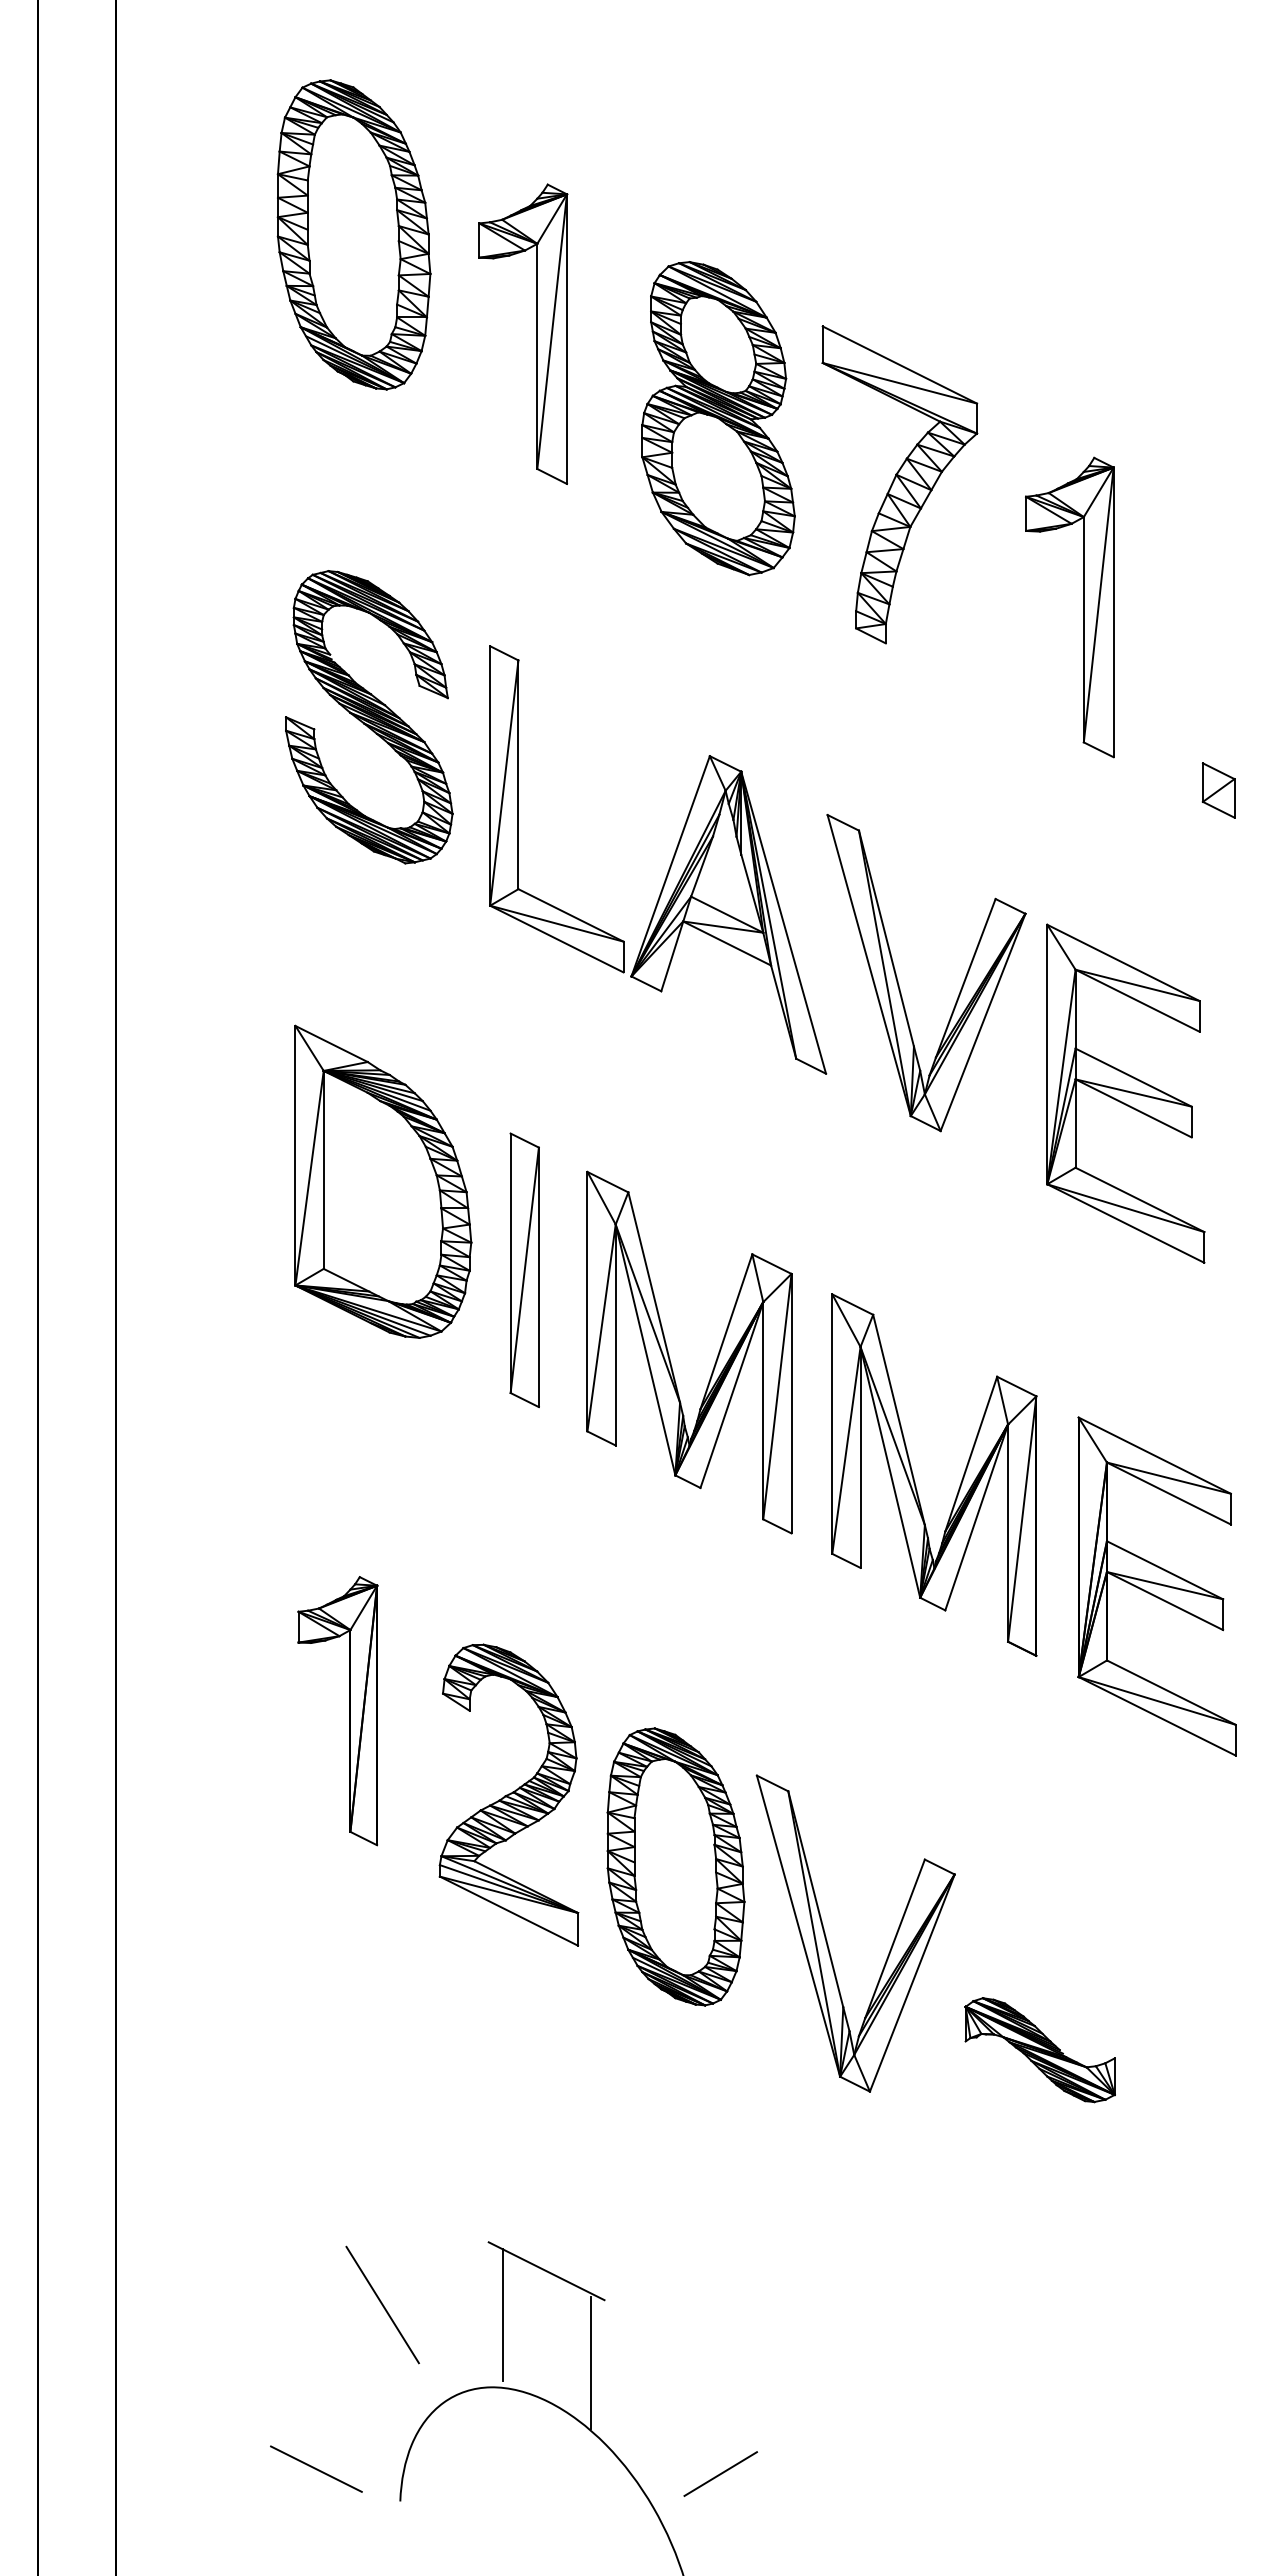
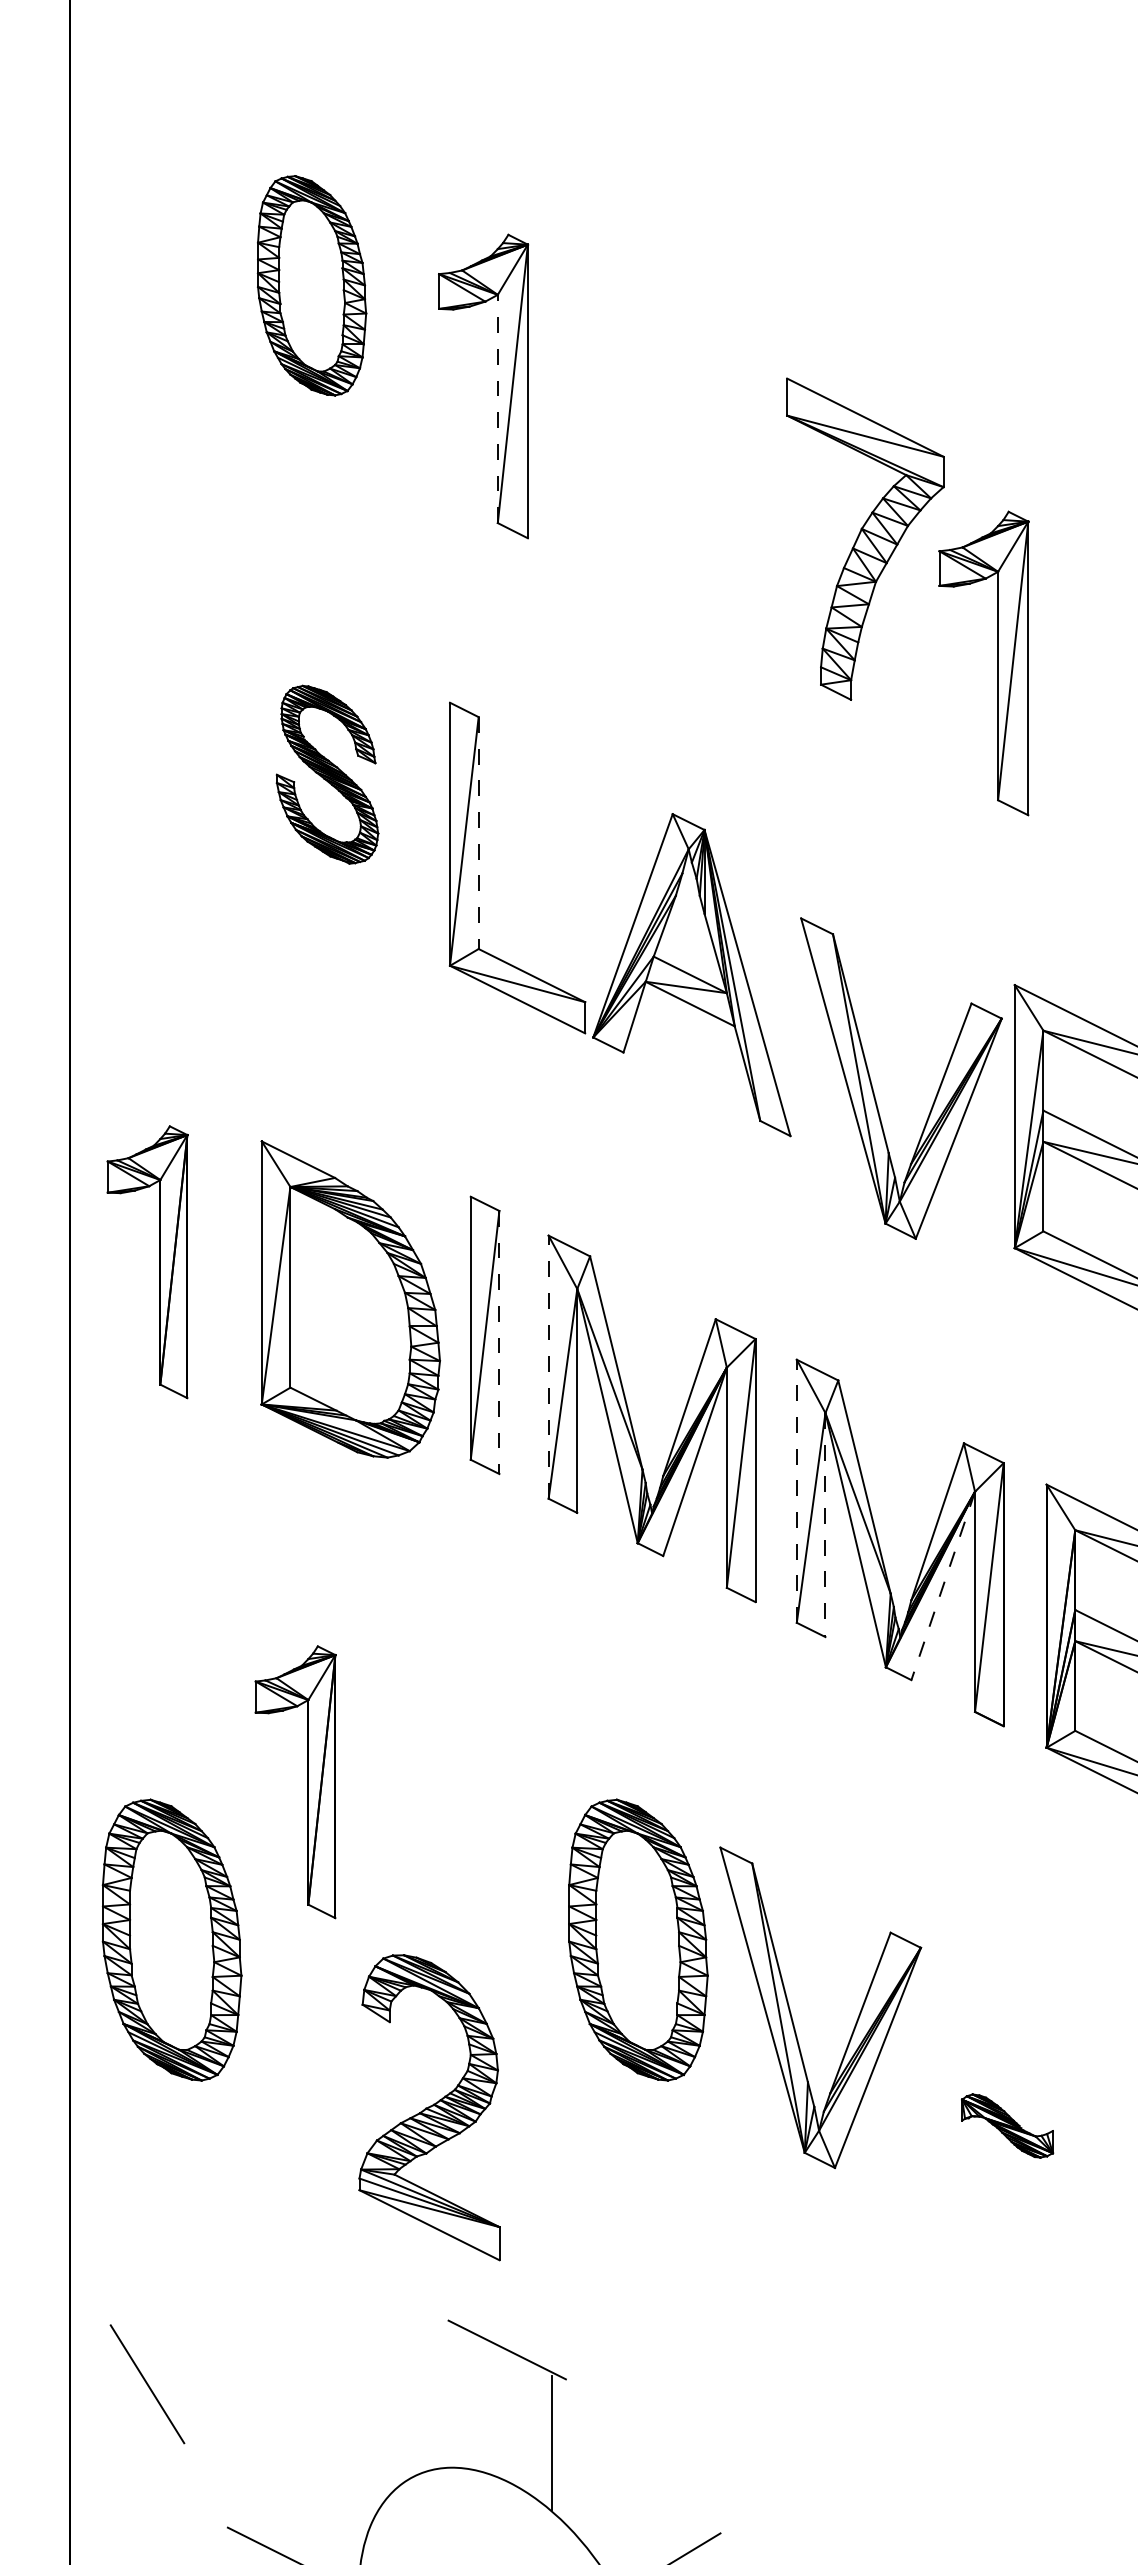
part: (353, 234) -> (311, 285), size x0.7
line: (537, 356) -> (498, 409), solid -> dashed
part: (718, 418) -> (681, 471), removed
part: (1083, 607) -> (997, 663), moved
part: (369, 717) -> (327, 774), size x0.6
line: (518, 775) -> (478, 833), solid -> dashed
part: (898, 980) -> (873, 1086), moved
part: (383, 1181) -> (351, 1299), moved
part: (203, 1198) -> (159, 1262), added
line: (538, 1277) -> (499, 1342), solid -> dashed
line: (587, 1301) -> (548, 1366), solid -> dashed
line: (832, 1424) -> (797, 1491), solid -> dashed
line: (860, 1457) -> (825, 1525), solid -> dashed
line: (976, 1517) -> (943, 1585), solid -> dashed
part: (508, 1794) -> (429, 2106), moved
part: (215, 1866) -> (171, 1939), added
part: (1039, 2050) -> (1006, 2126), size x0.6
line: (382, 2304) -> (147, 2383), moved
line: (503, 2314) -> (463, 2393), removed

